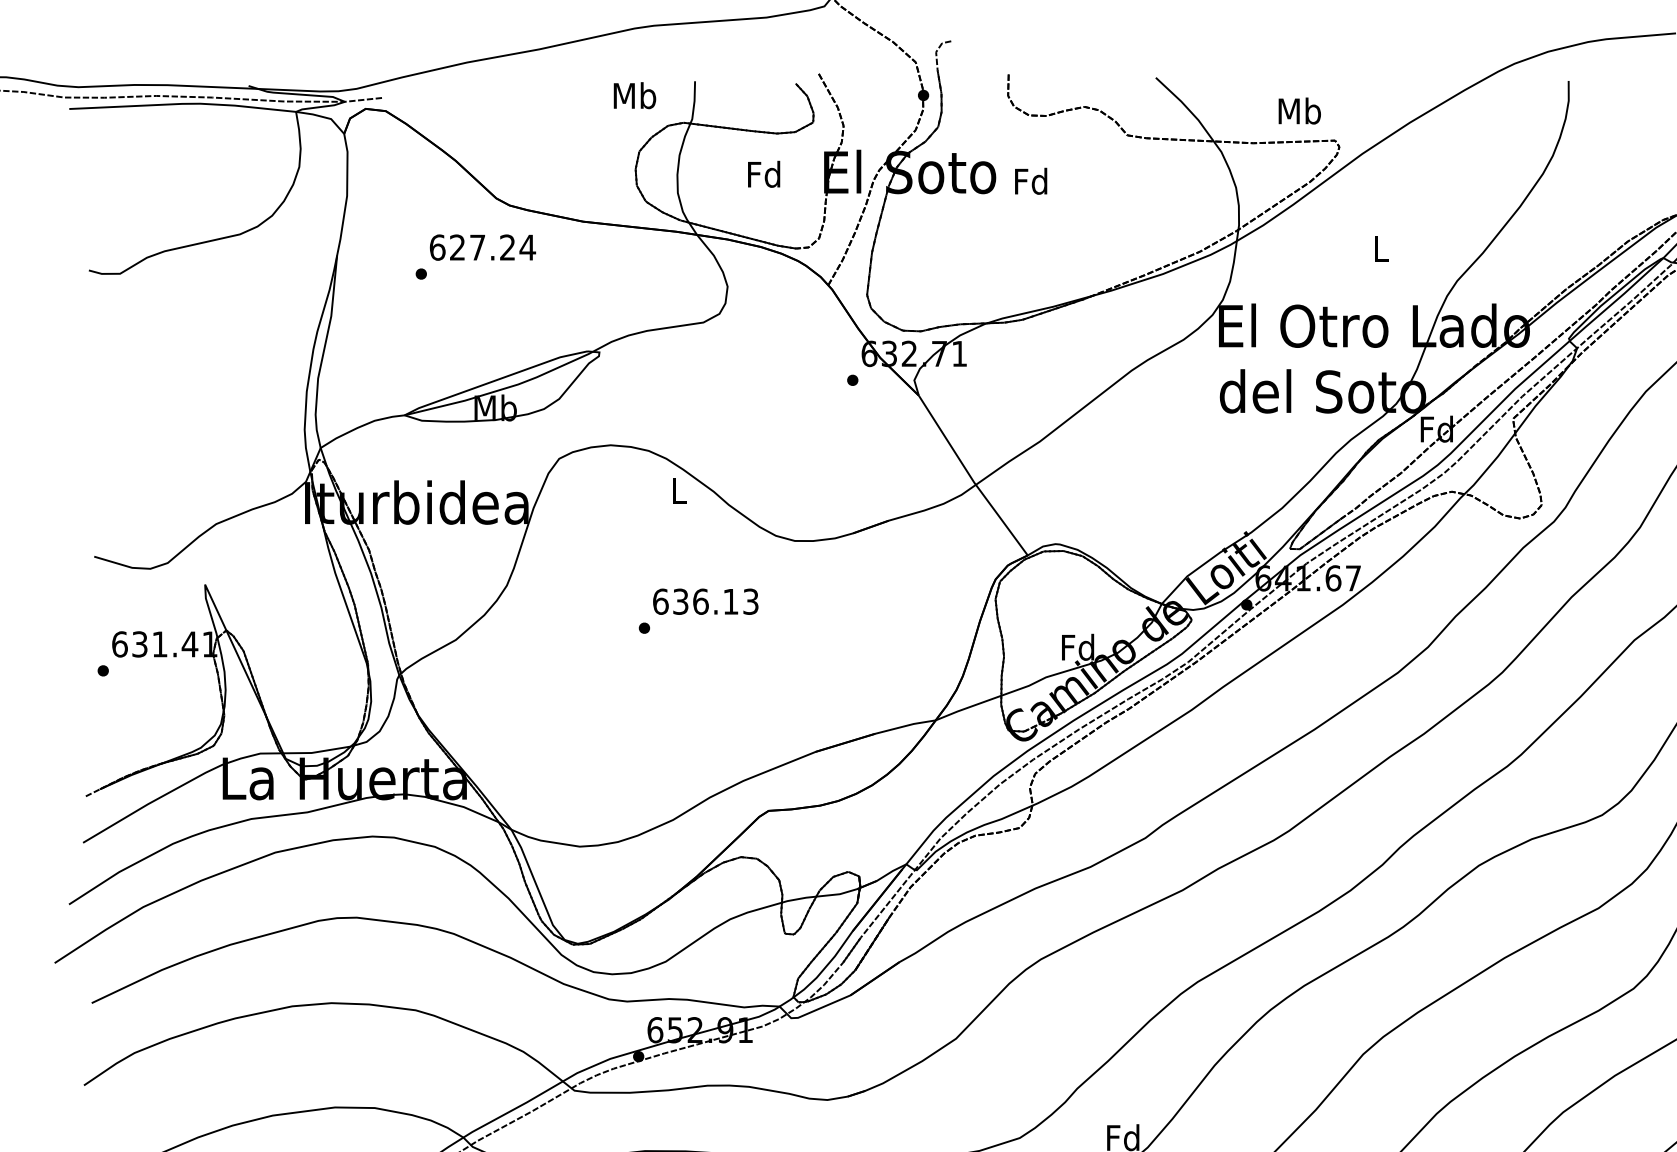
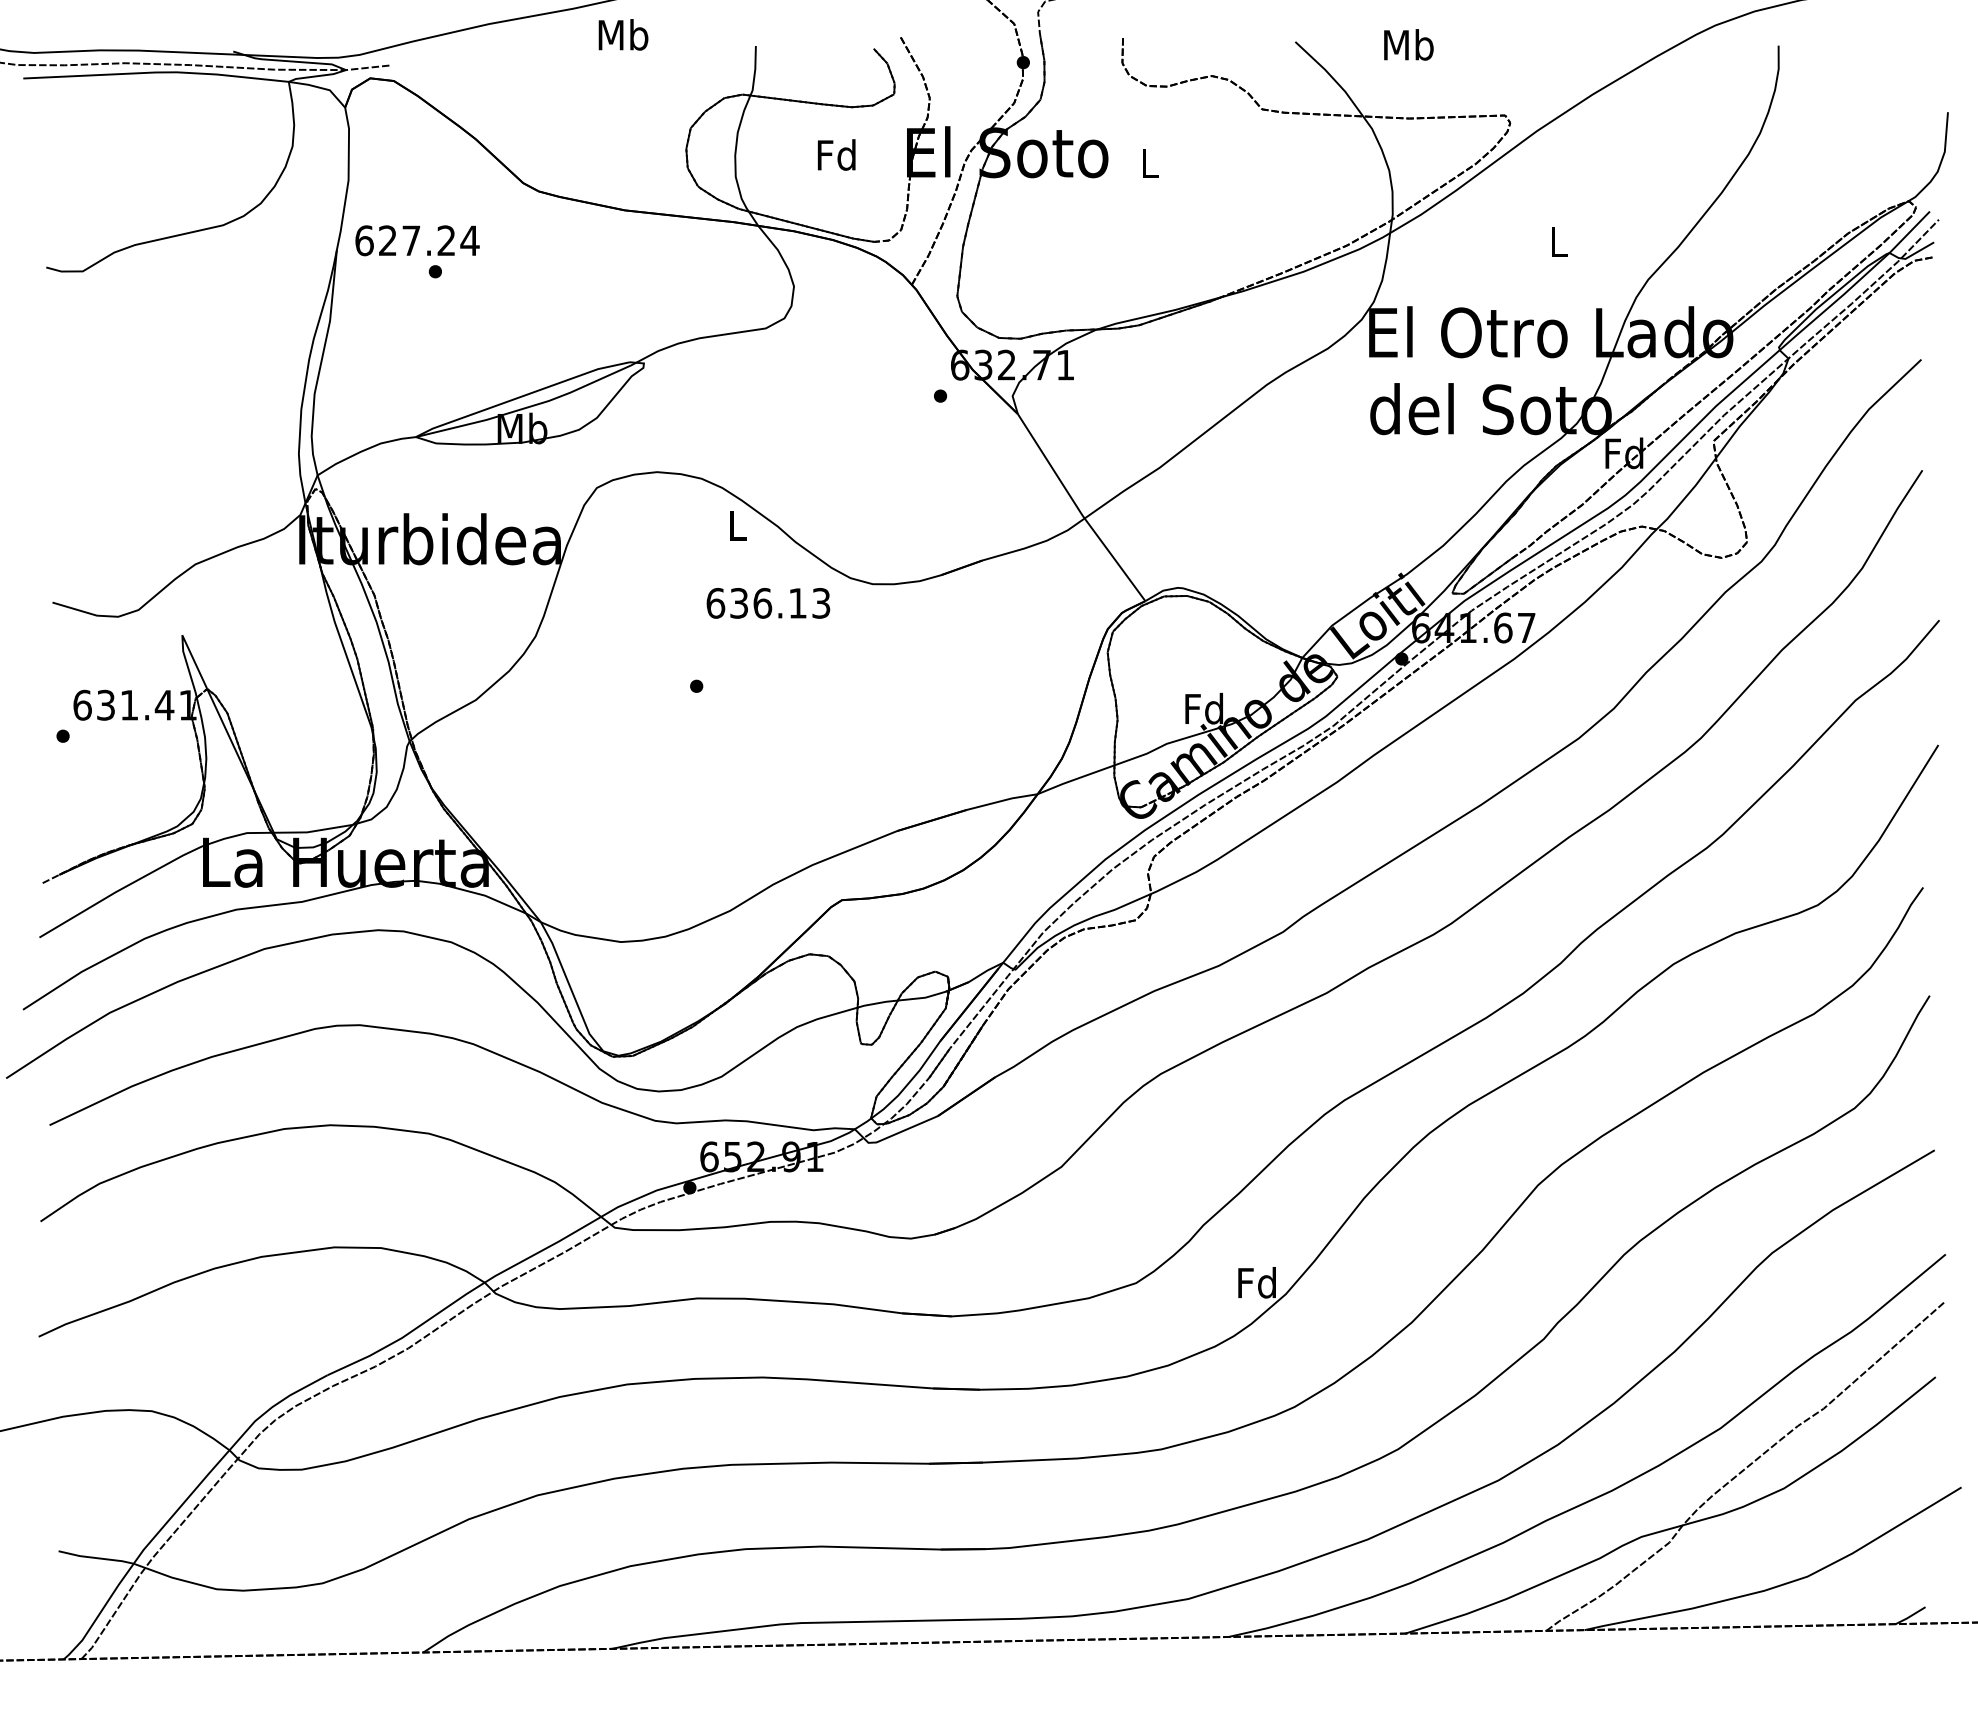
text: (634, 95) -> (623, 34), moved
text: (1299, 110) -> (1408, 44), moved
text: (1031, 180) -> (1149, 162), Fd -> L
text: (482, 247) -> (417, 240), moved
text: (705, 601) -> (768, 603), moved

